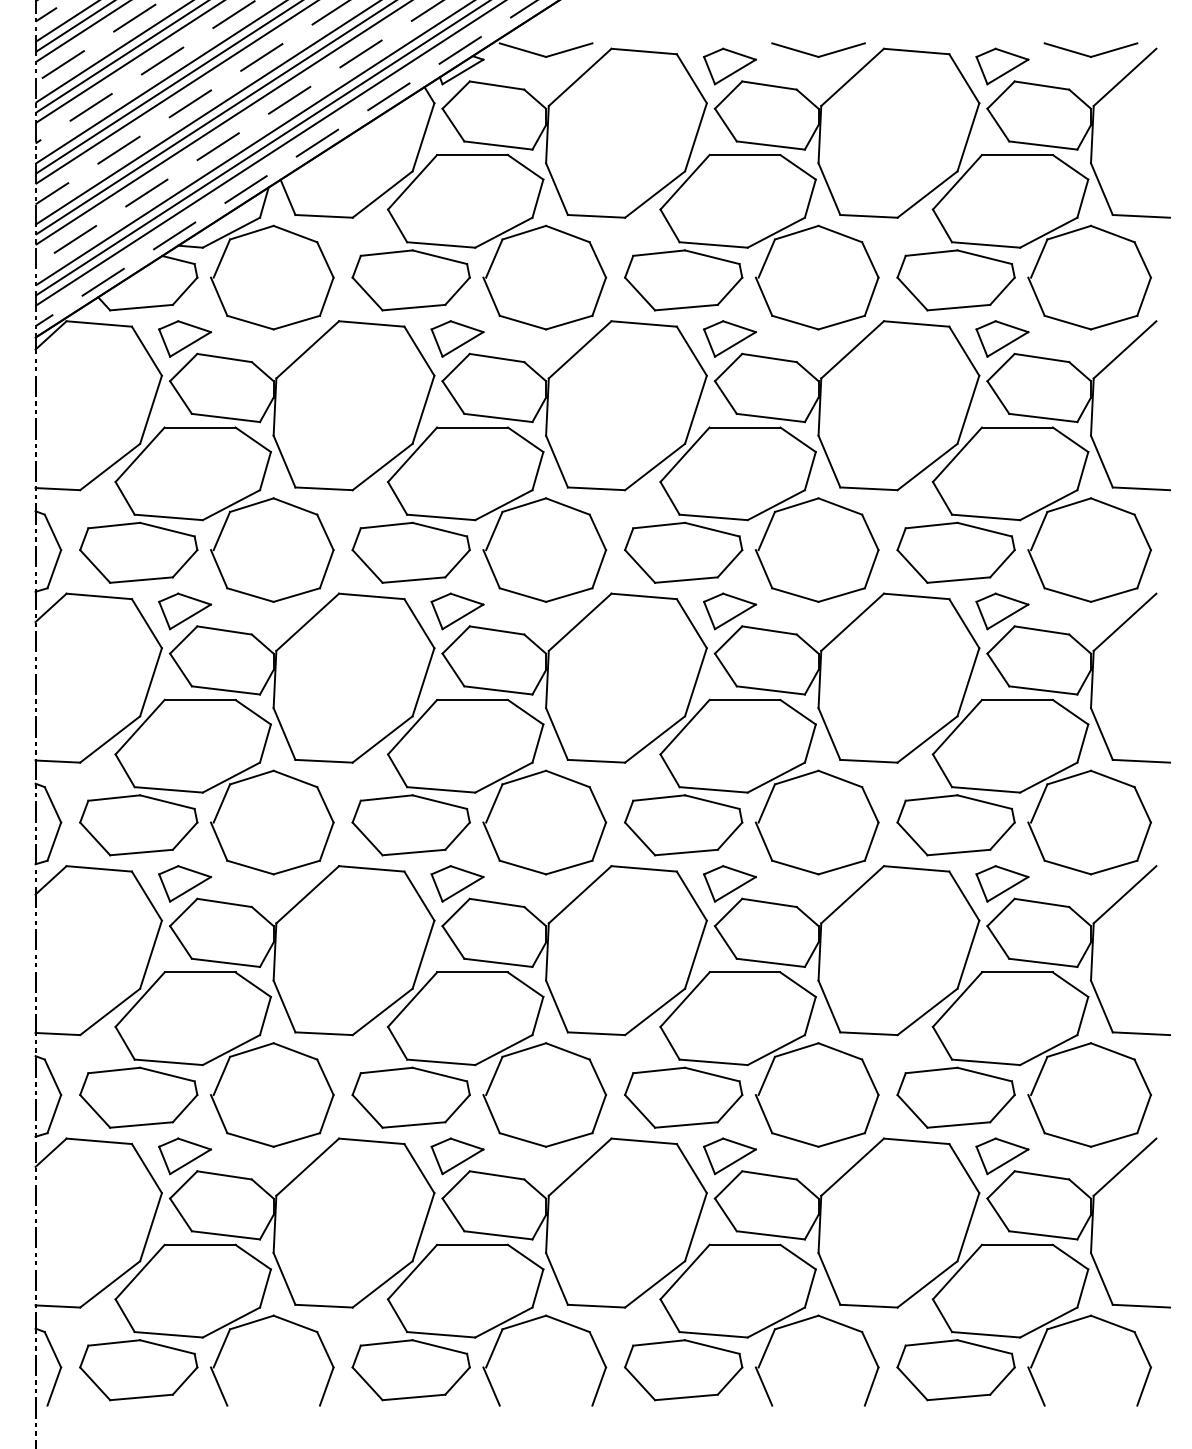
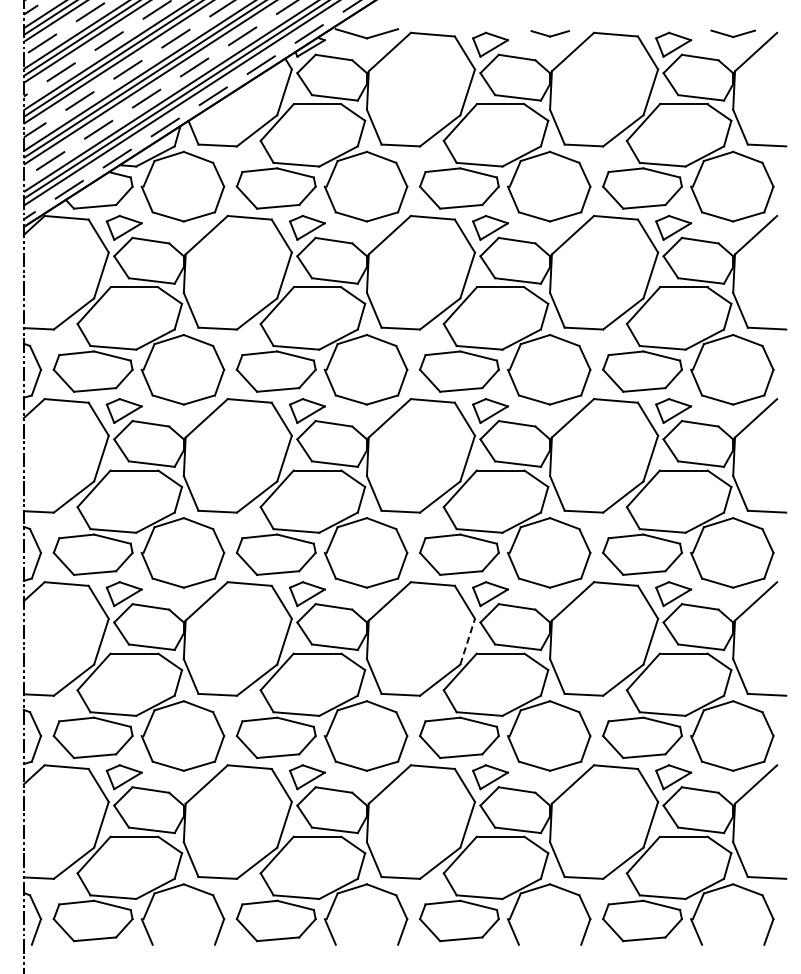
part: (819, 49) -> (550, 33), size x0.6
part: (1091, 49) -> (733, 33), size x0.7
line: (695, 954) -> (467, 641), solid -> dashed

